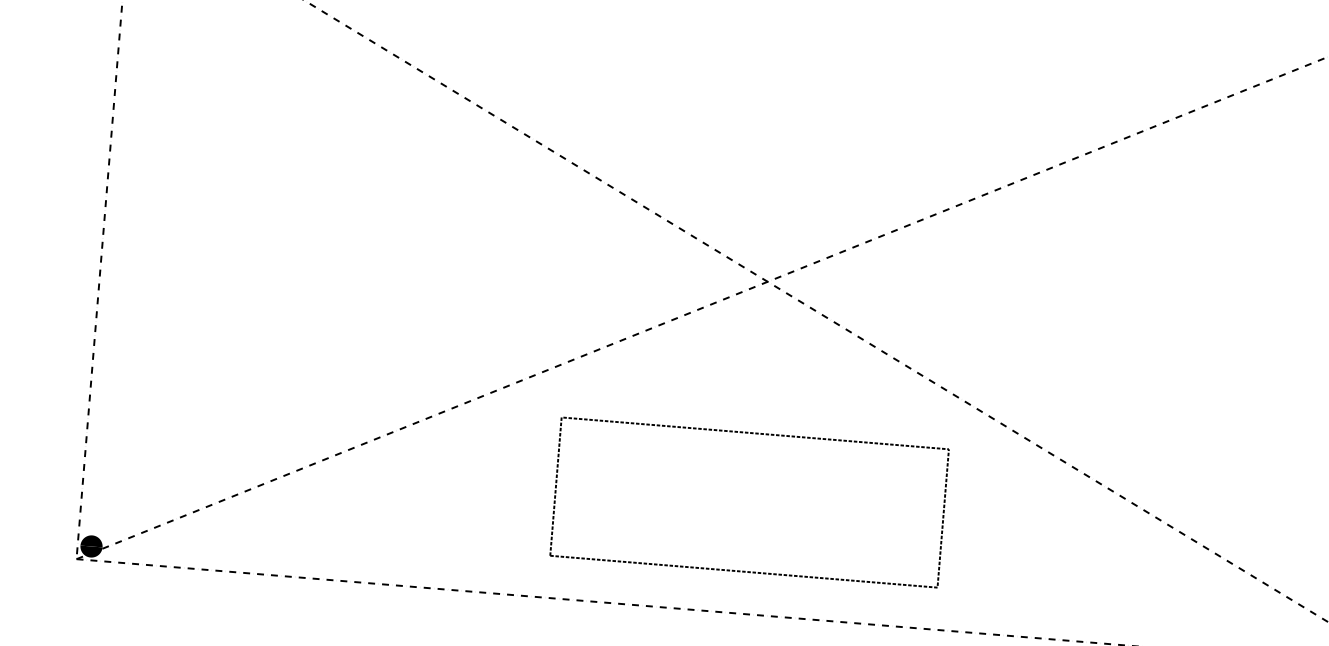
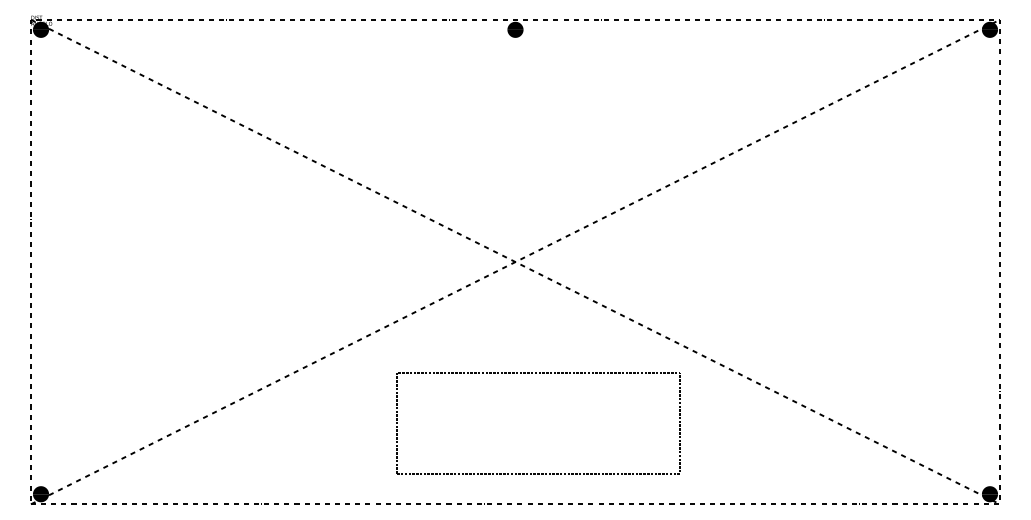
part: (743, 571) -> (538, 473), moved

